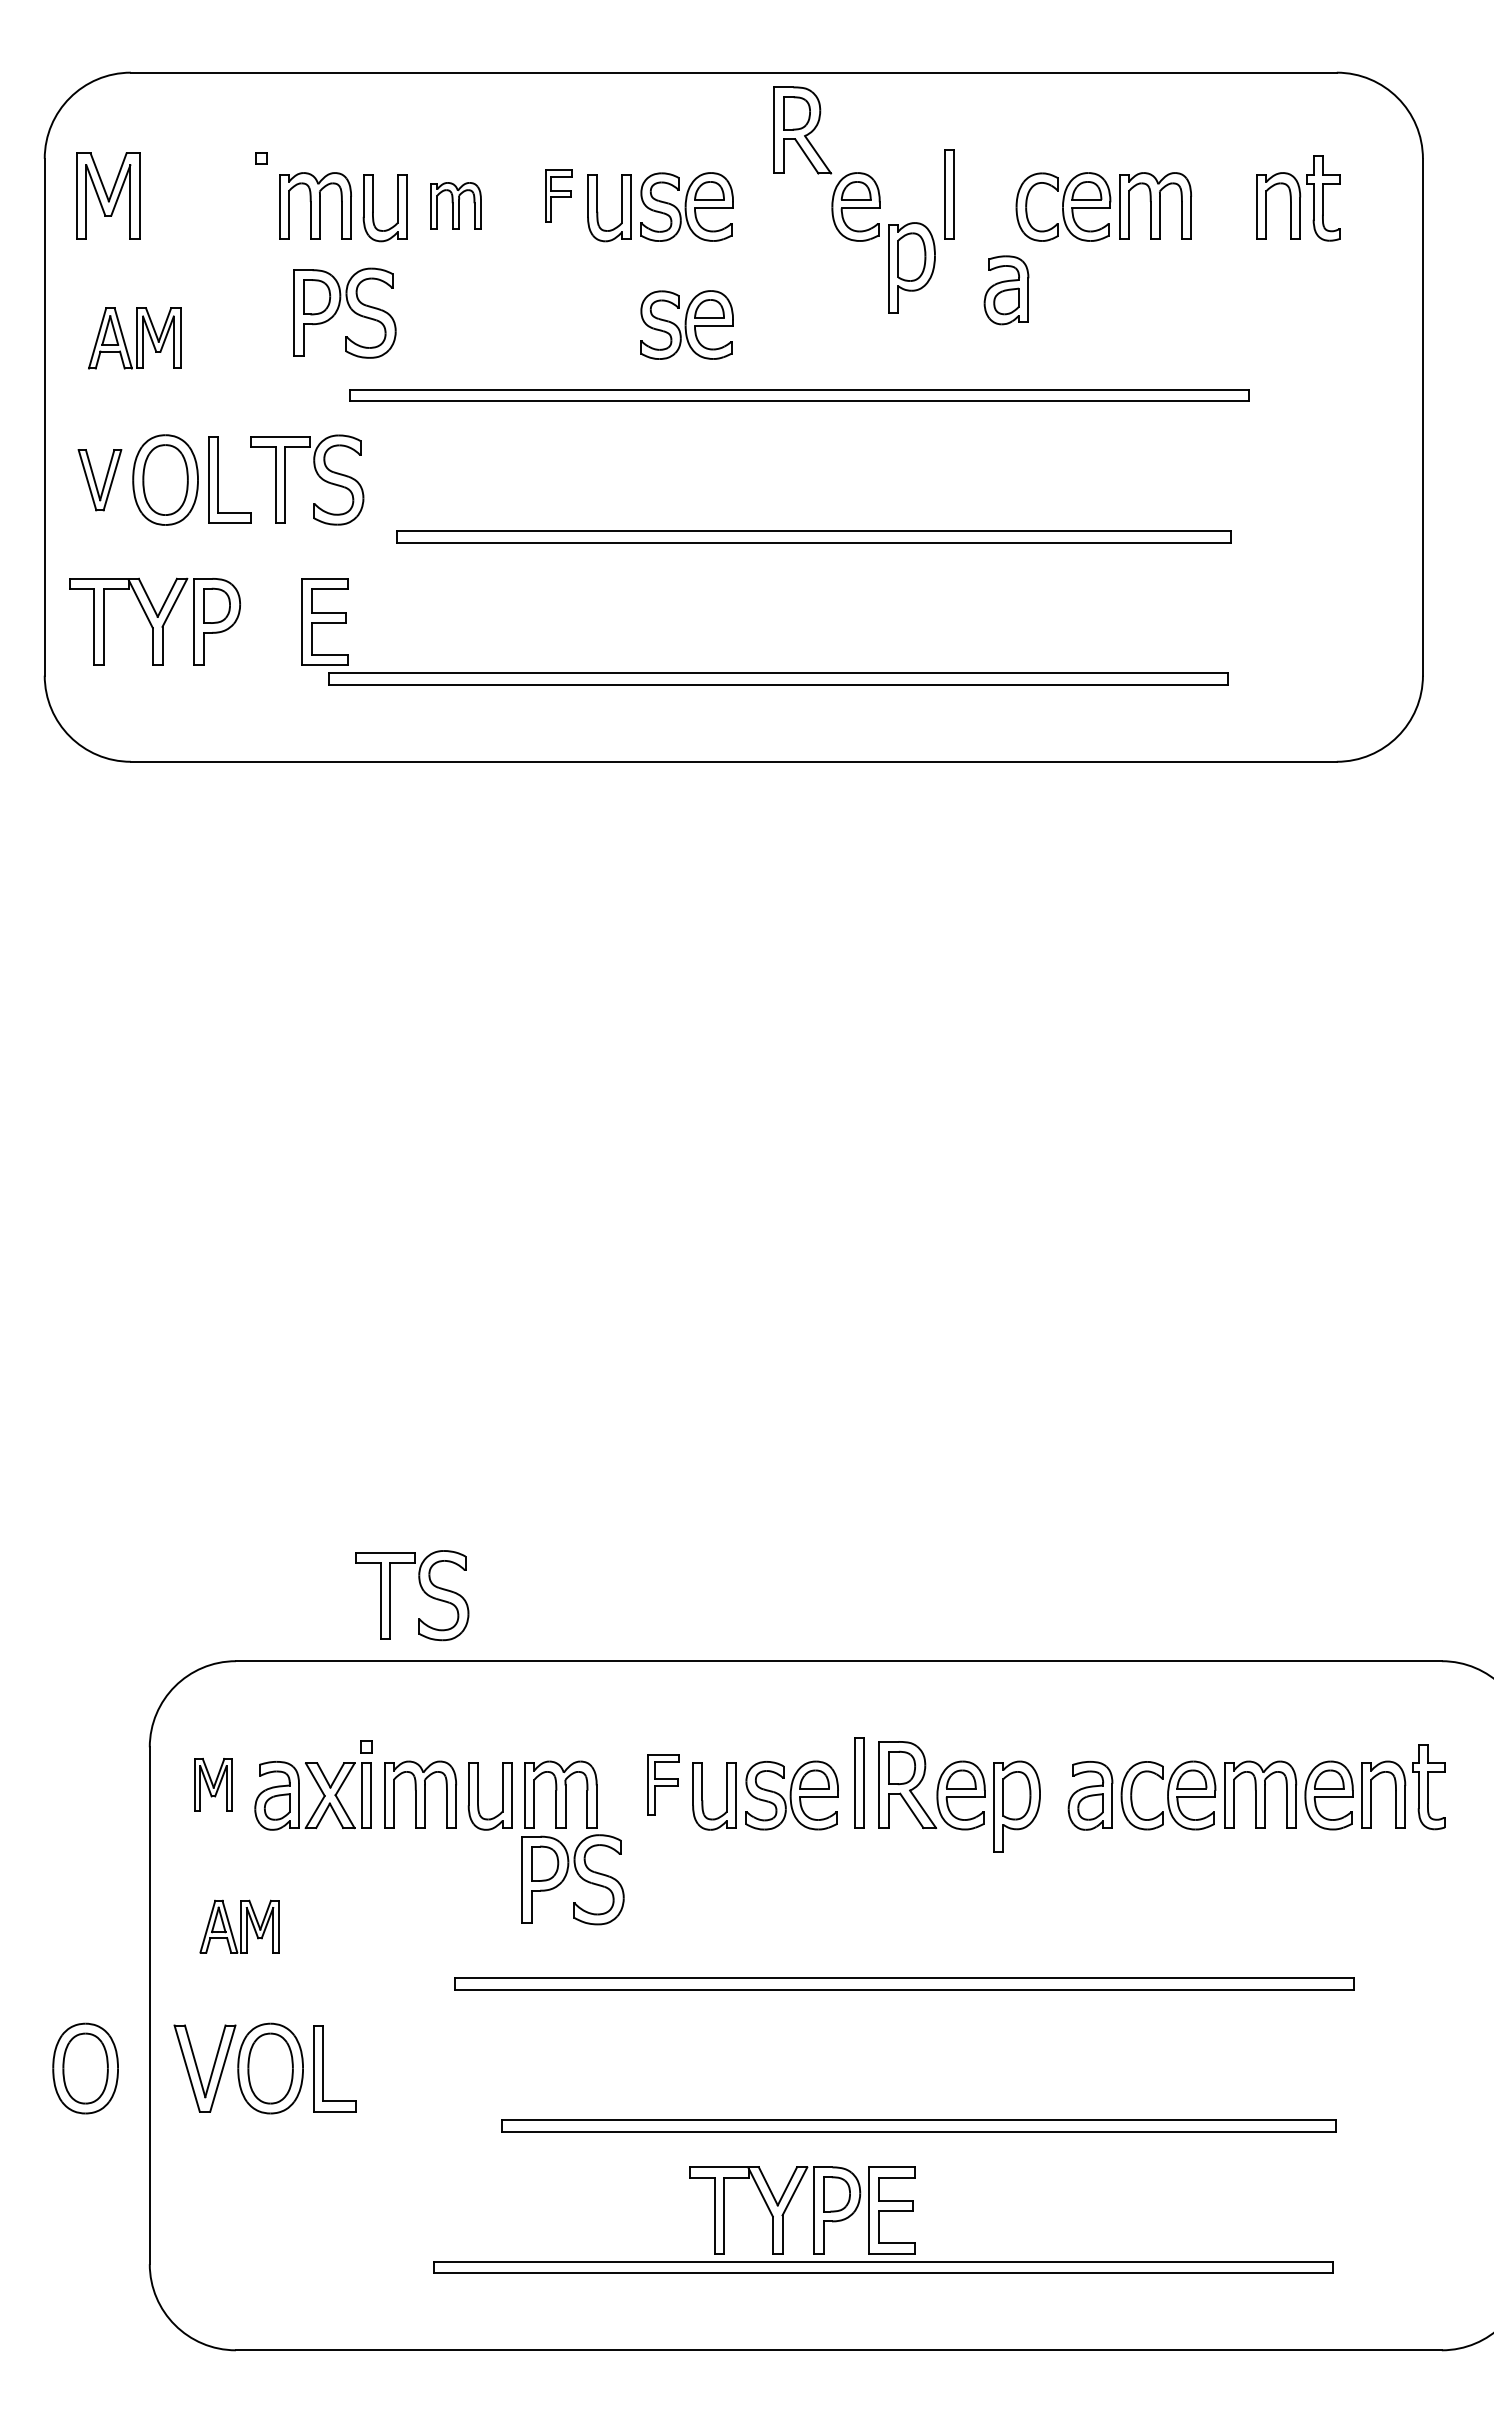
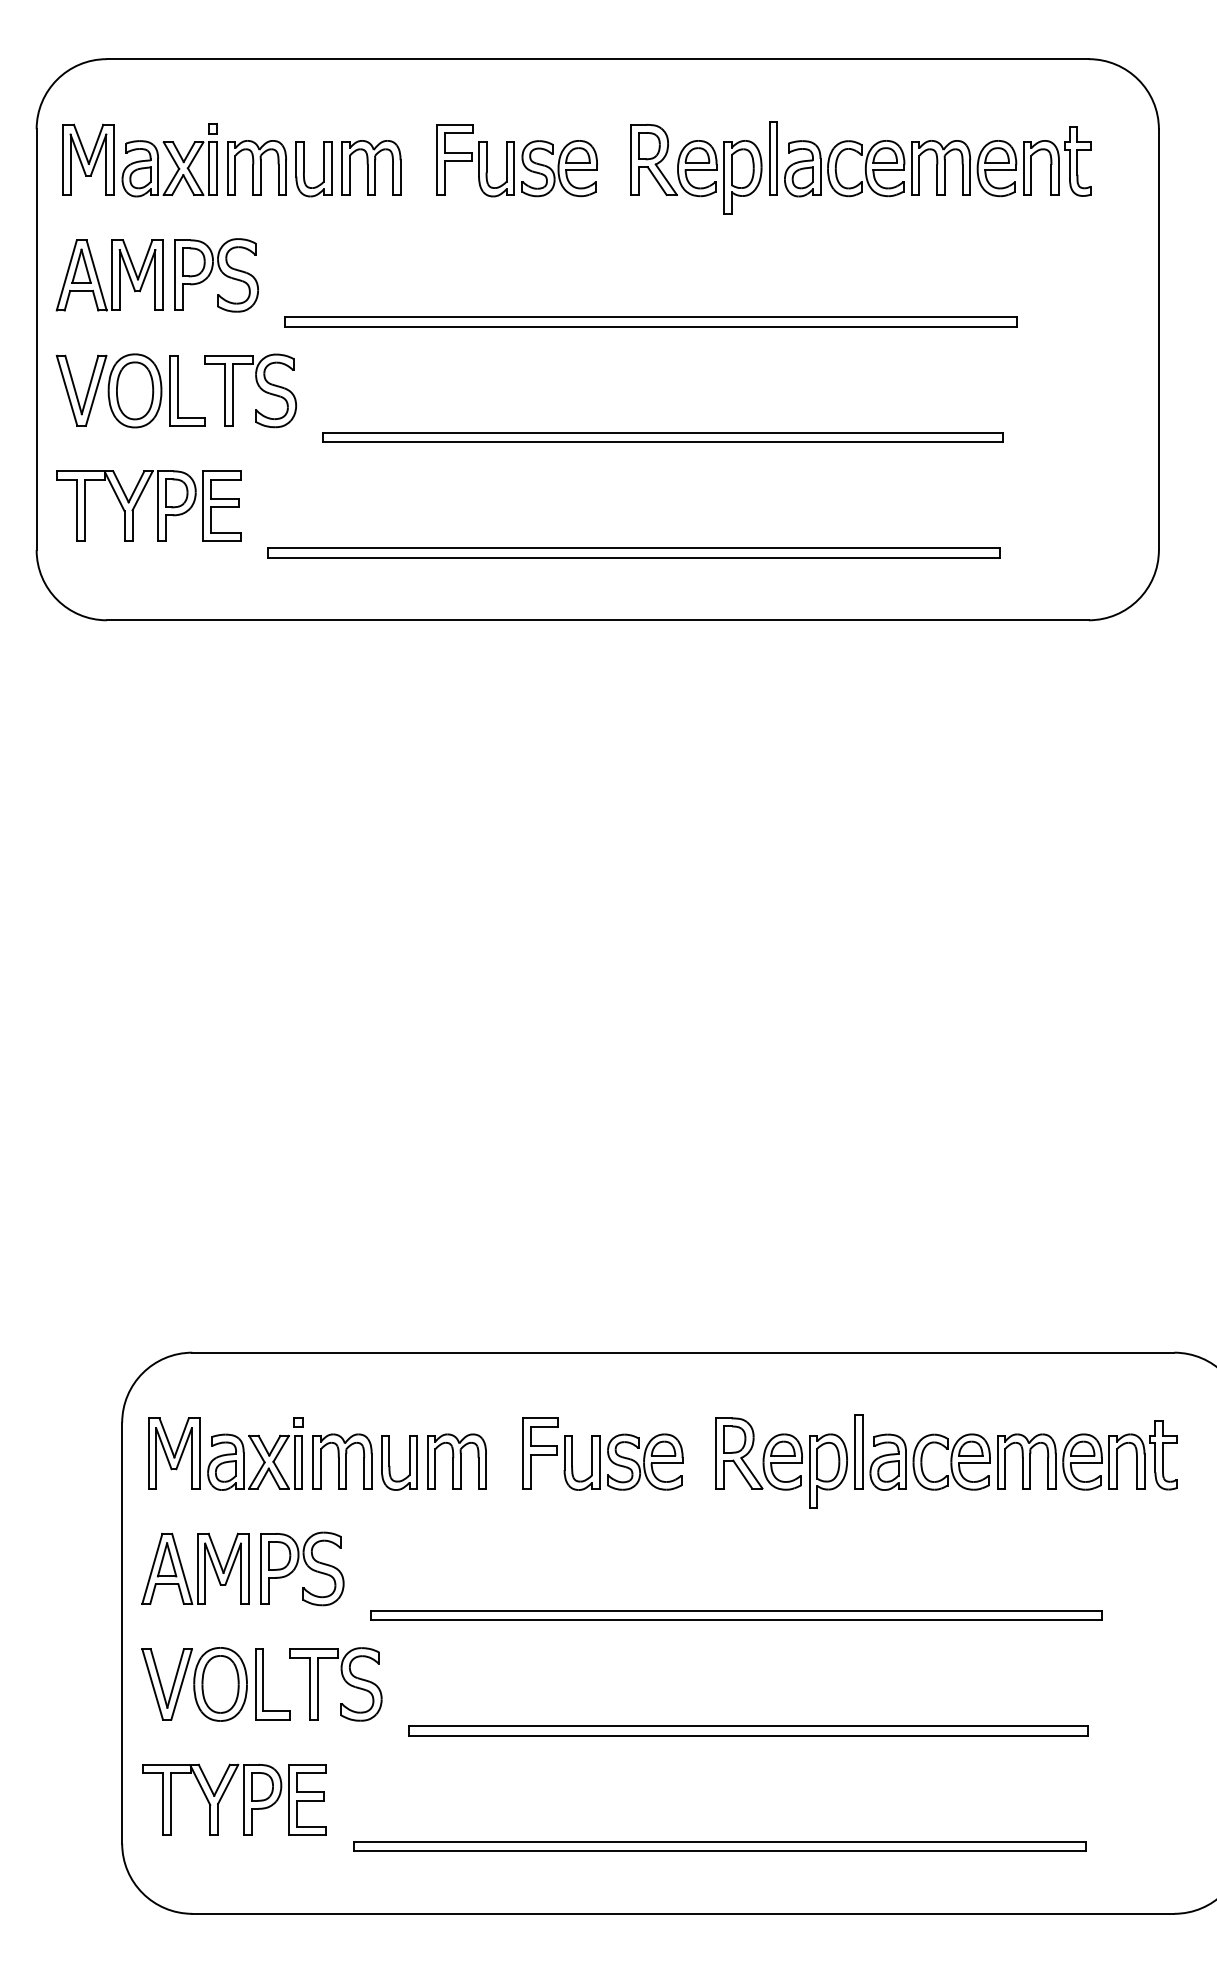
part: (802, 130) -> (653, 159), moved
part: (558, 195) -> (455, 159), size x1.67
part: (215, 202) -> (175, 164), added
part: (455, 205) -> (371, 167), size x1.43
part: (1223, 206) -> (996, 168), added
part: (911, 267) -> (742, 177), moved
part: (1006, 290) -> (802, 168), moved
part: (349, 308) -> (220, 271), moved
part: (686, 324) -> (559, 264), removed
part: (134, 338) -> (109, 275), size x1.43
part: (99, 480) -> (81, 391), size x1.43
part: (324, 621) -> (221, 506), moved
part: (421, 1589) -> (343, 1679), moved
part: (859, 1782) -> (858, 1451), moved
part: (213, 1784) -> (174, 1453), size x1.67
part: (663, 1784) -> (540, 1453), size x1.43
part: (566, 1876) -> (297, 1566), moved
part: (239, 1926) -> (195, 1568), size x1.67
part: (85, 2068) -> (69, 1684), removed
part: (813, 2210) -> (243, 1799), moved

